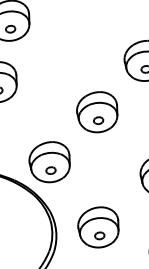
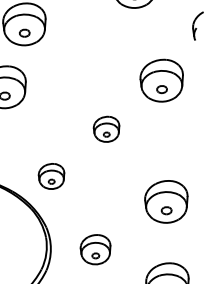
part: (97, 112) -> (106, 129), size x0.6
part: (49, 162) -> (51, 176), size x0.6
part: (98, 227) -> (95, 249), size x0.7

